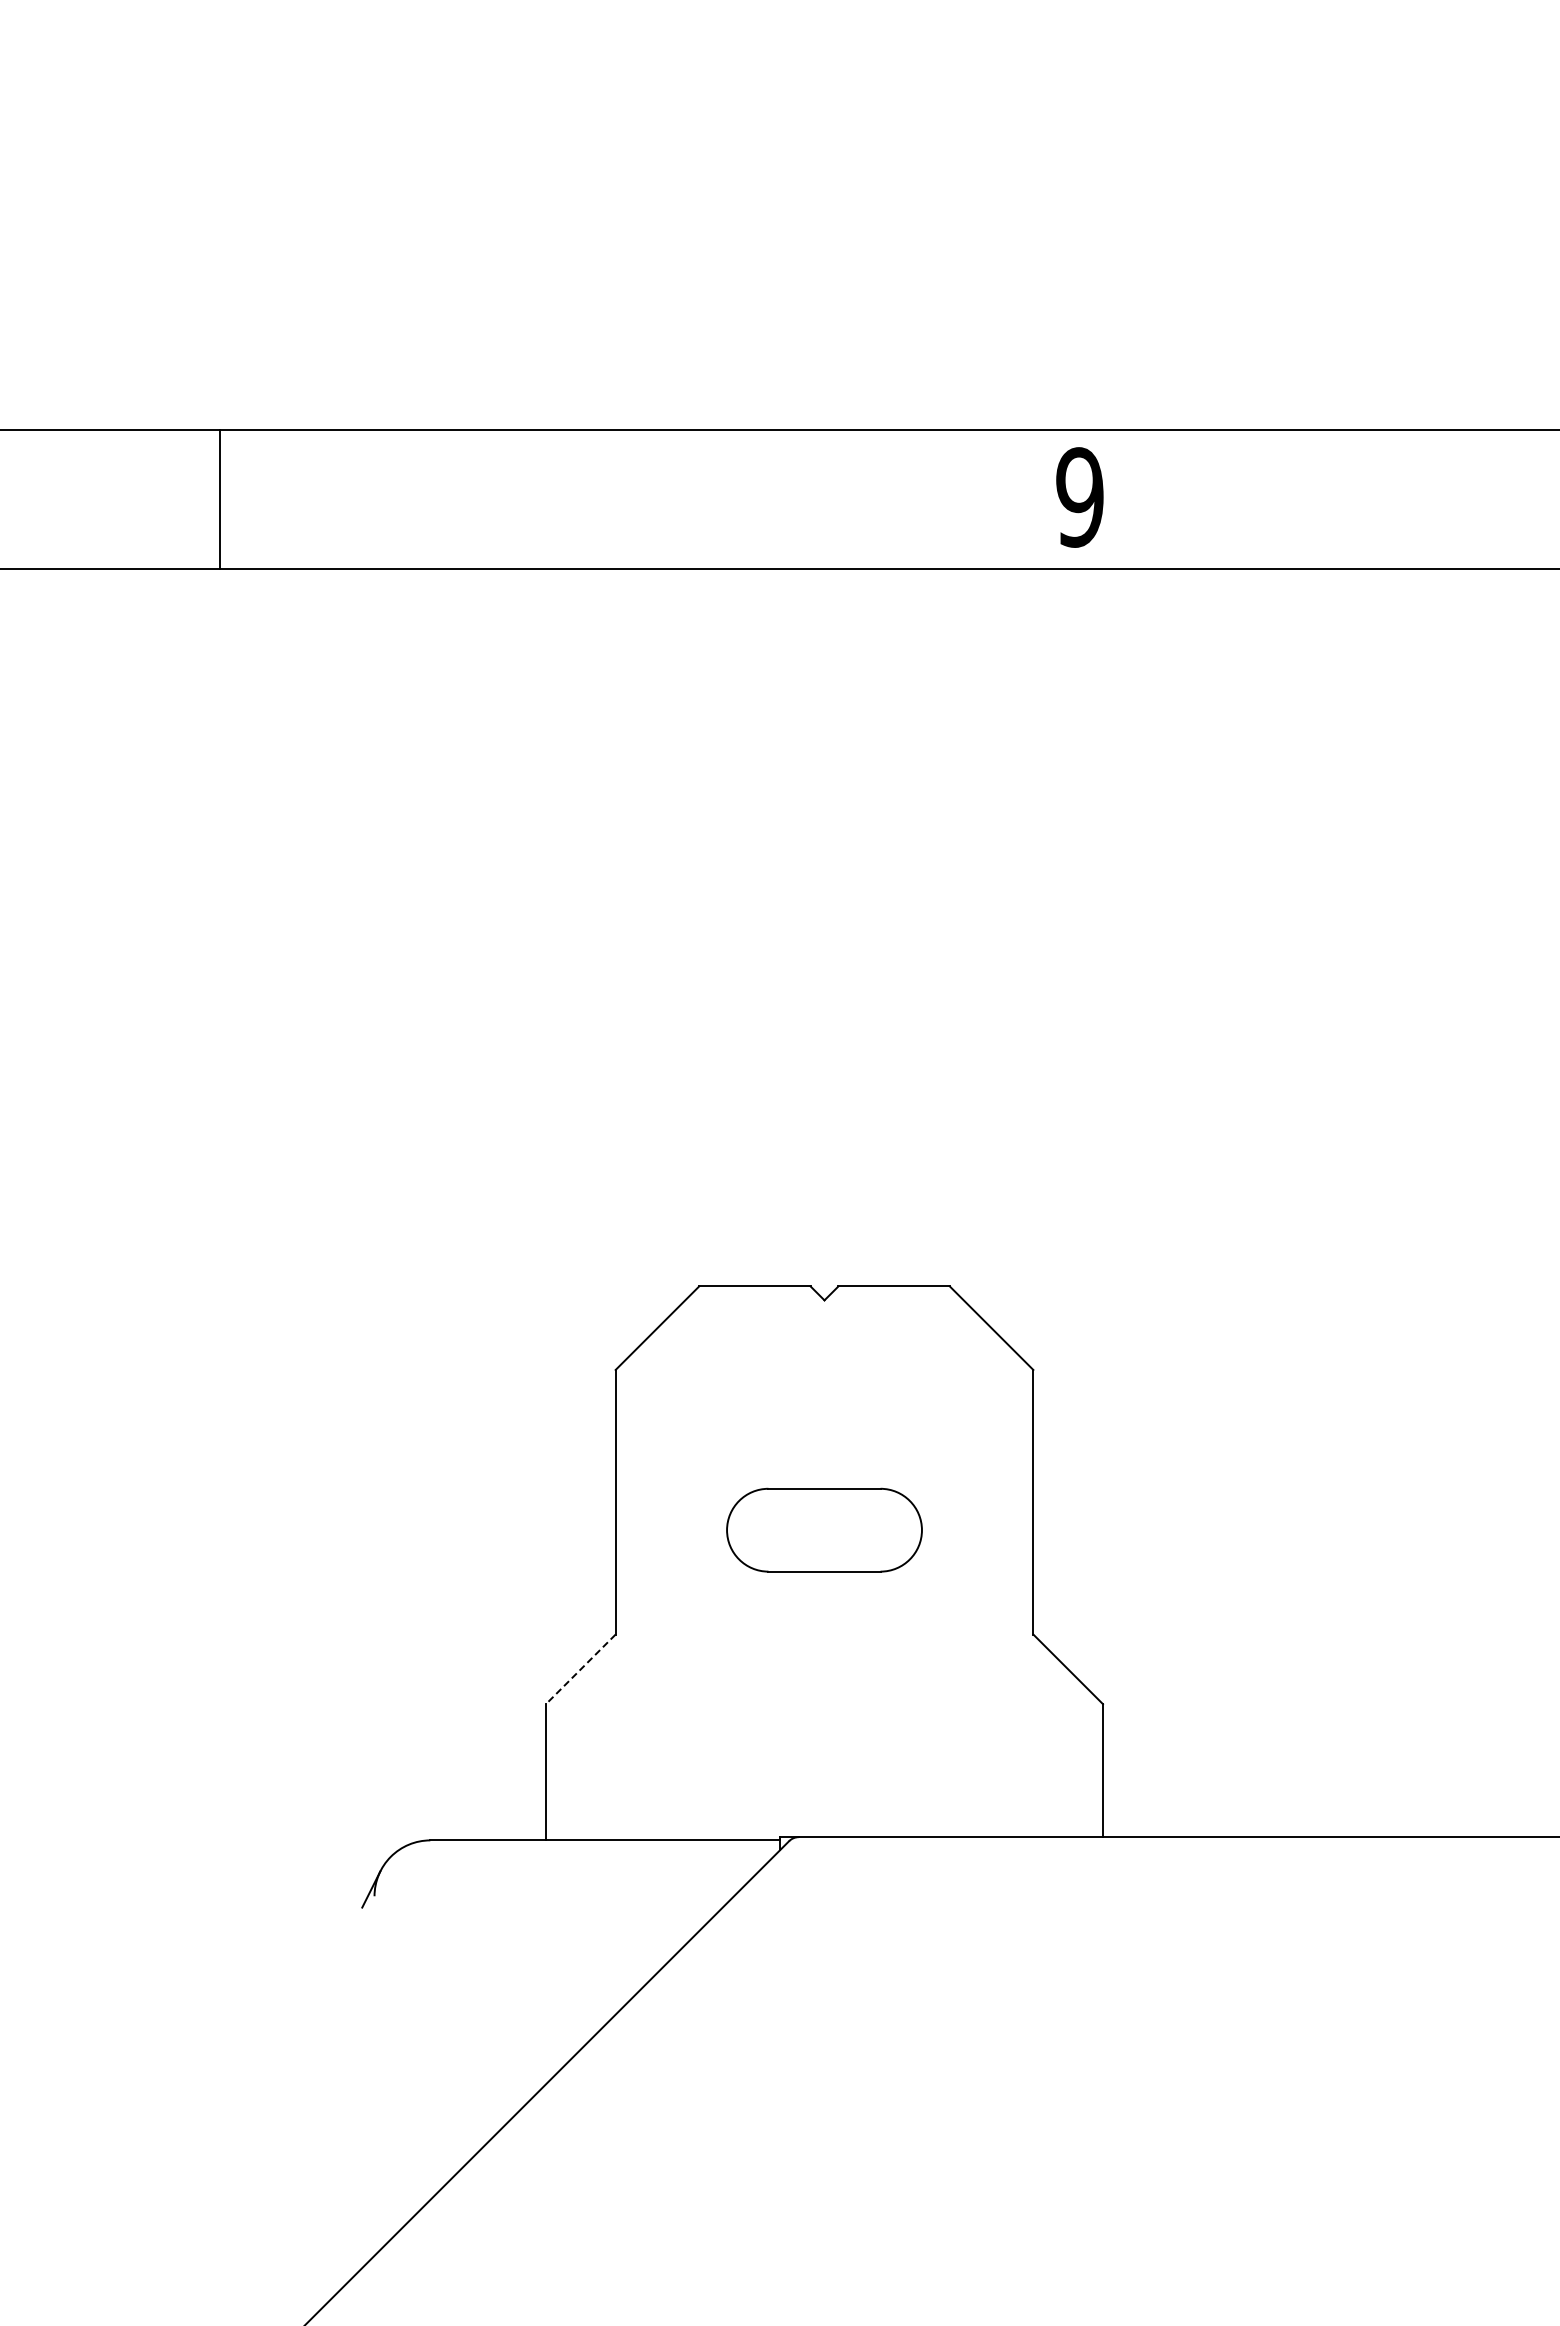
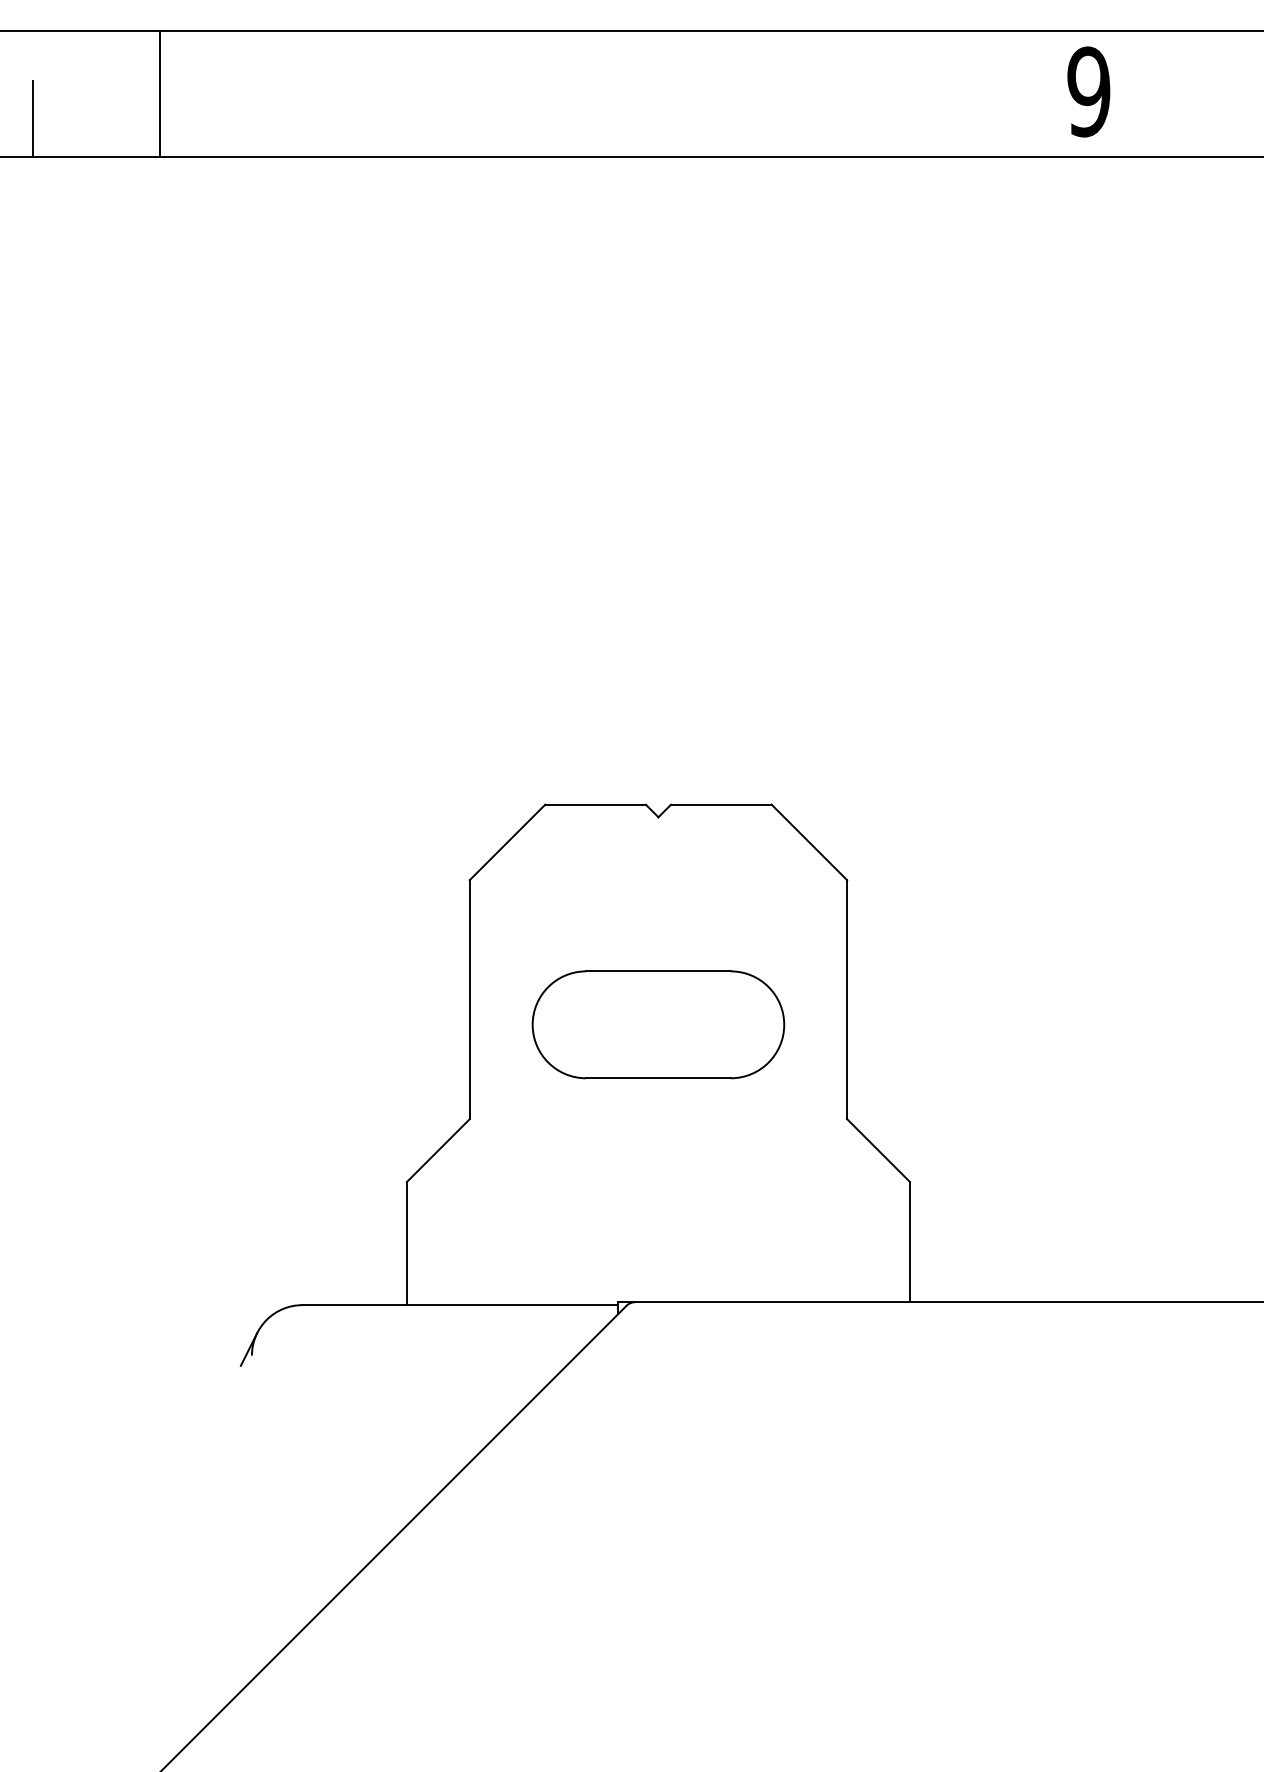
text: (1079, 497) -> (1088, 91), moved
line: (219, 498) -> (159, 92), moved
line: (131, 526) -> (32, 118), added
part: (824, 1530) -> (658, 1025), size x1.43
line: (580, 1669) -> (438, 1150), dashed -> solid

